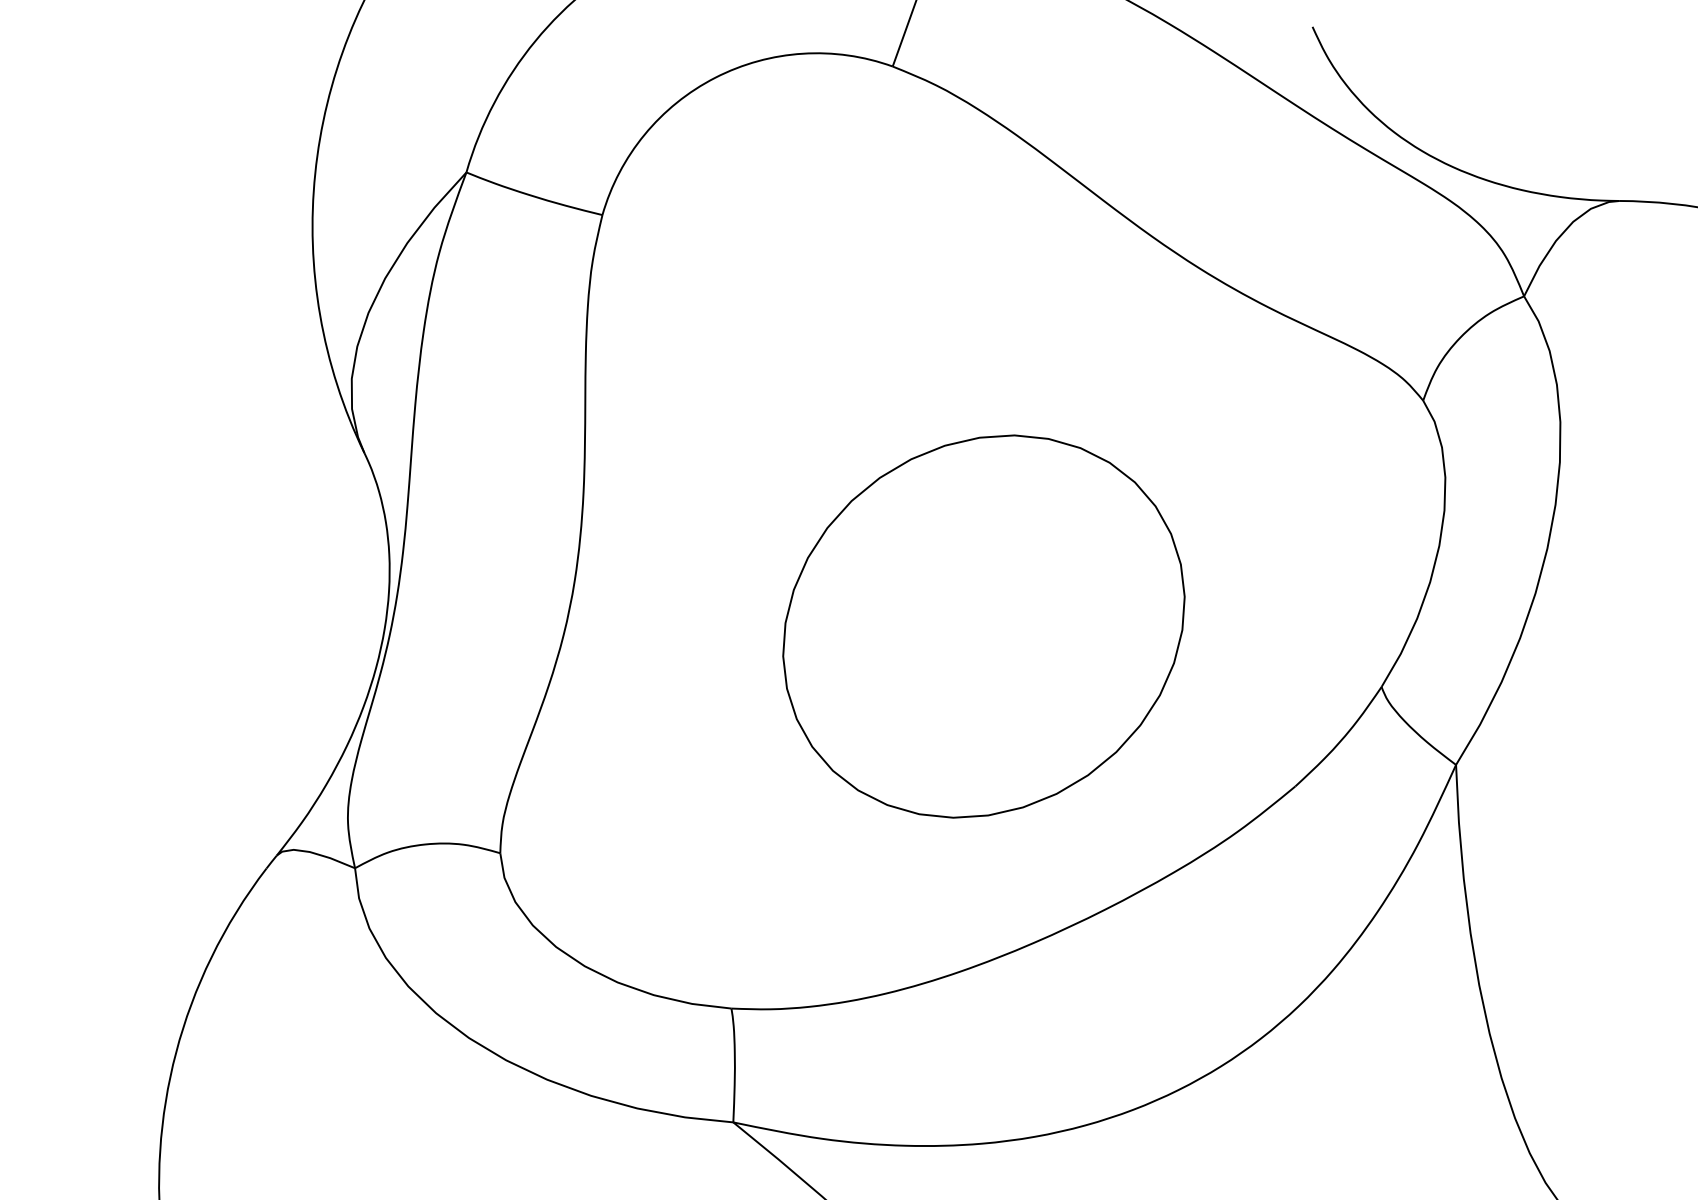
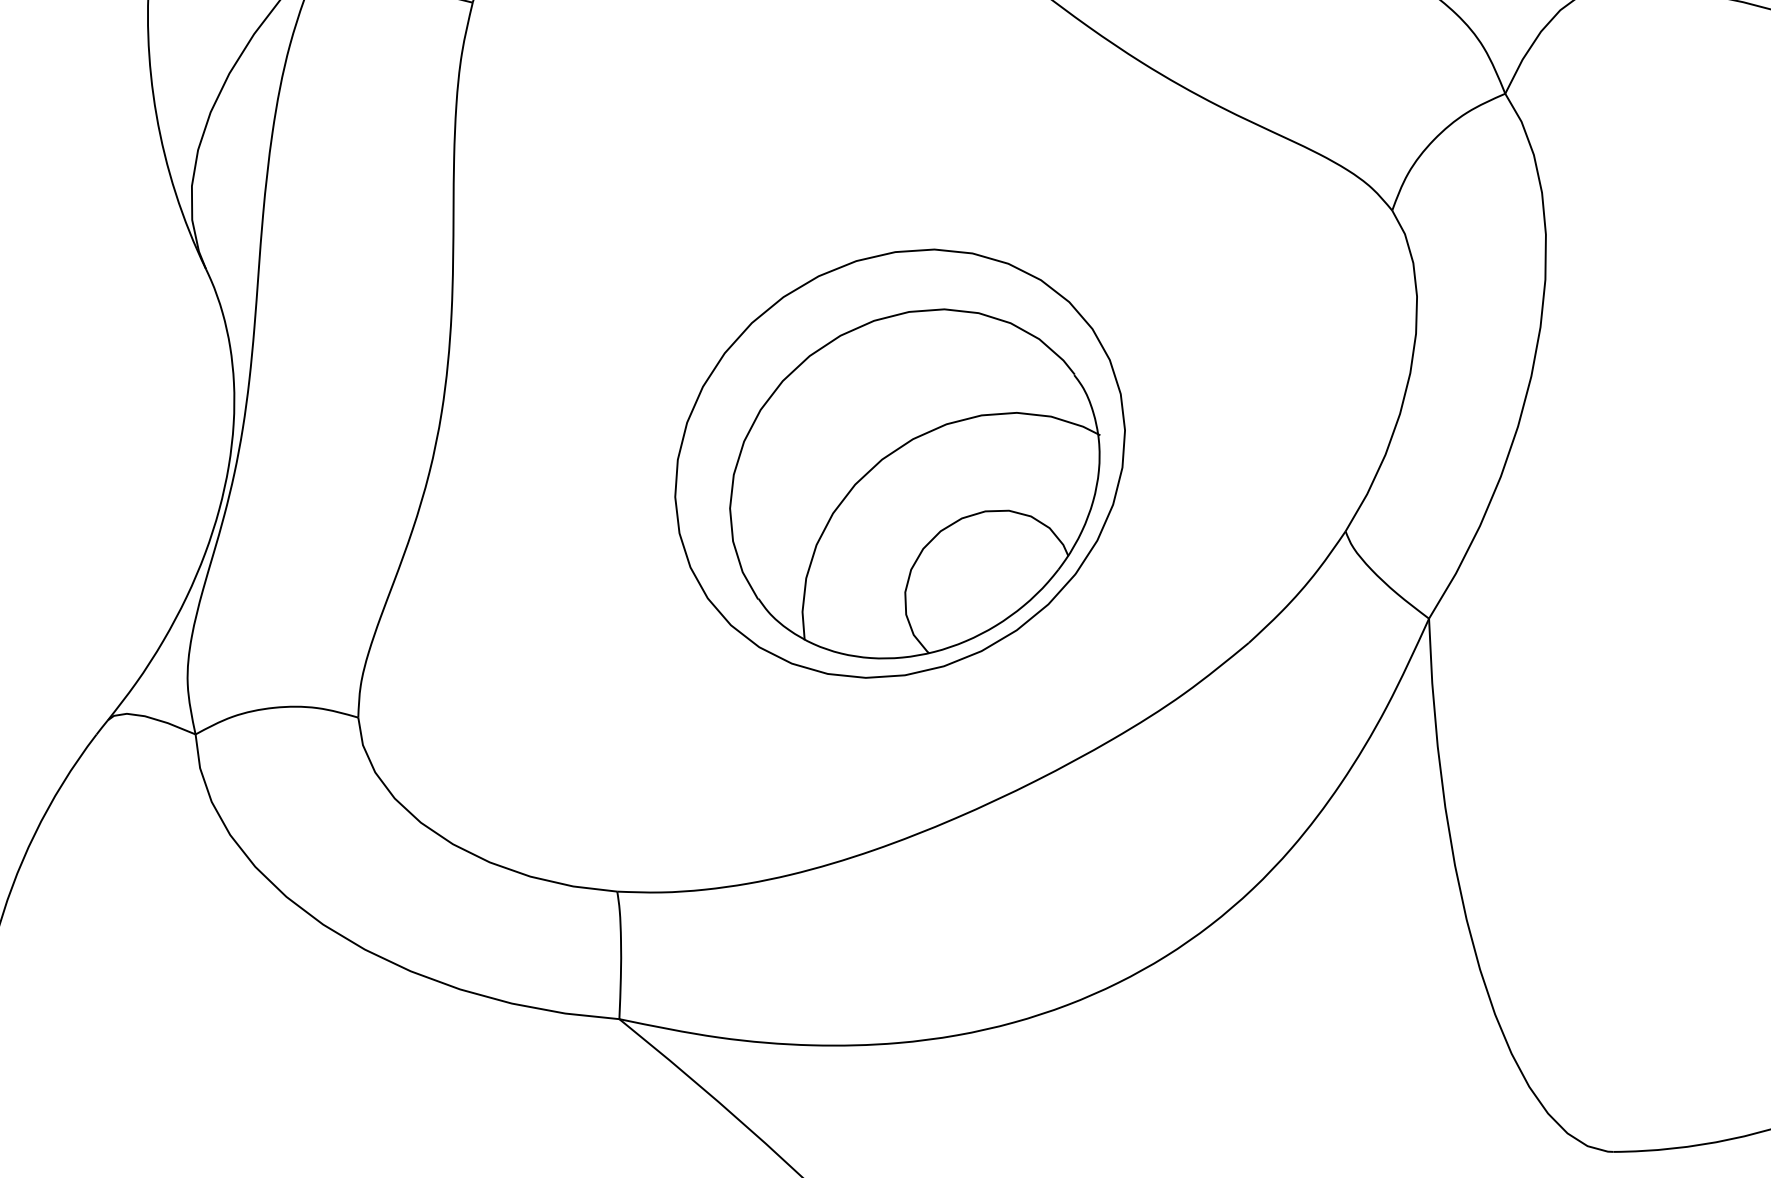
part: (996, 644) -> (914, 483), added

